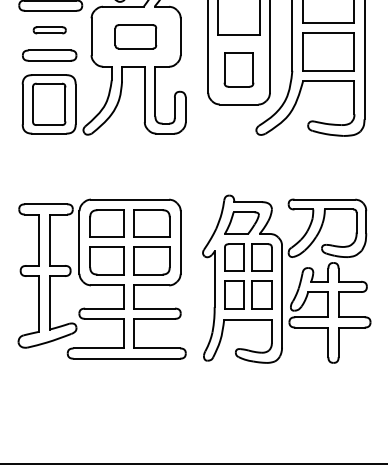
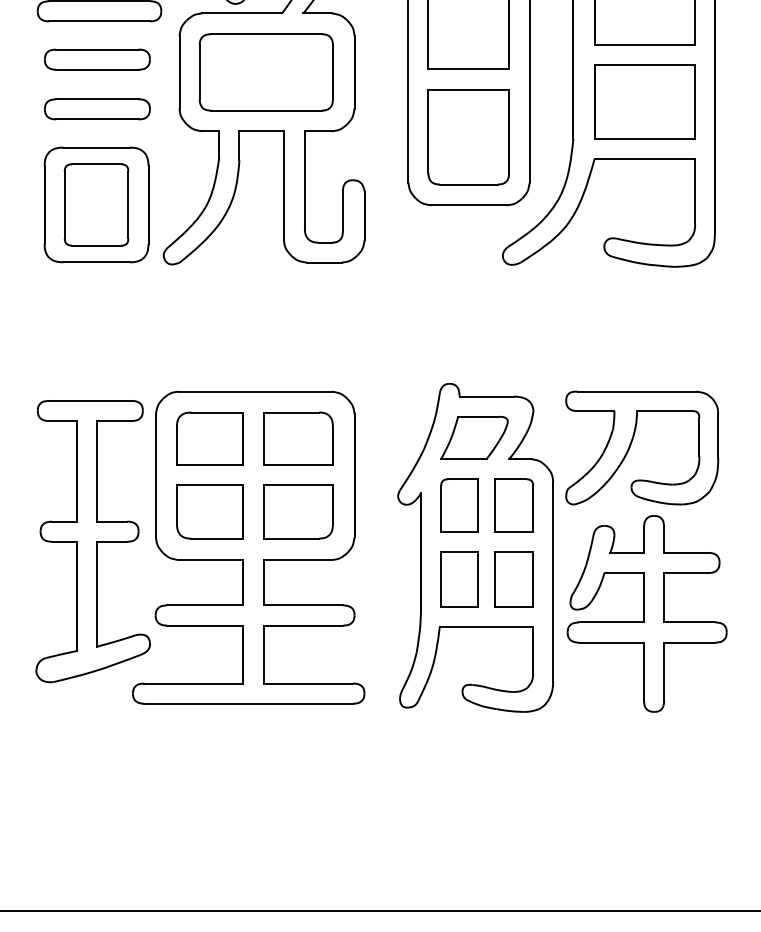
part: (49, 30) -> (97, 60), size x1.67
part: (135, 36) -> (265, 71), size x1.67
part: (238, 69) -> (467, 136), size x1.43

